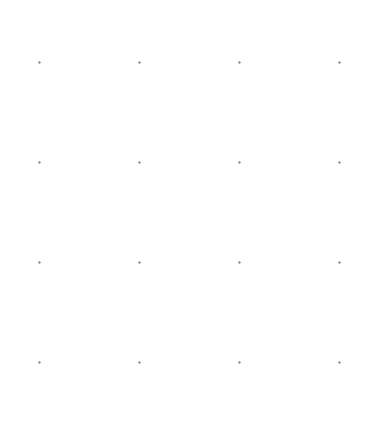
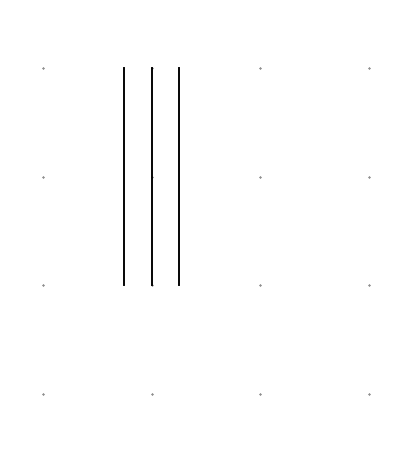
line: (113, 161) -> (123, 175), added
line: (139, 161) -> (152, 175), added
line: (164, 161) -> (179, 175), added

